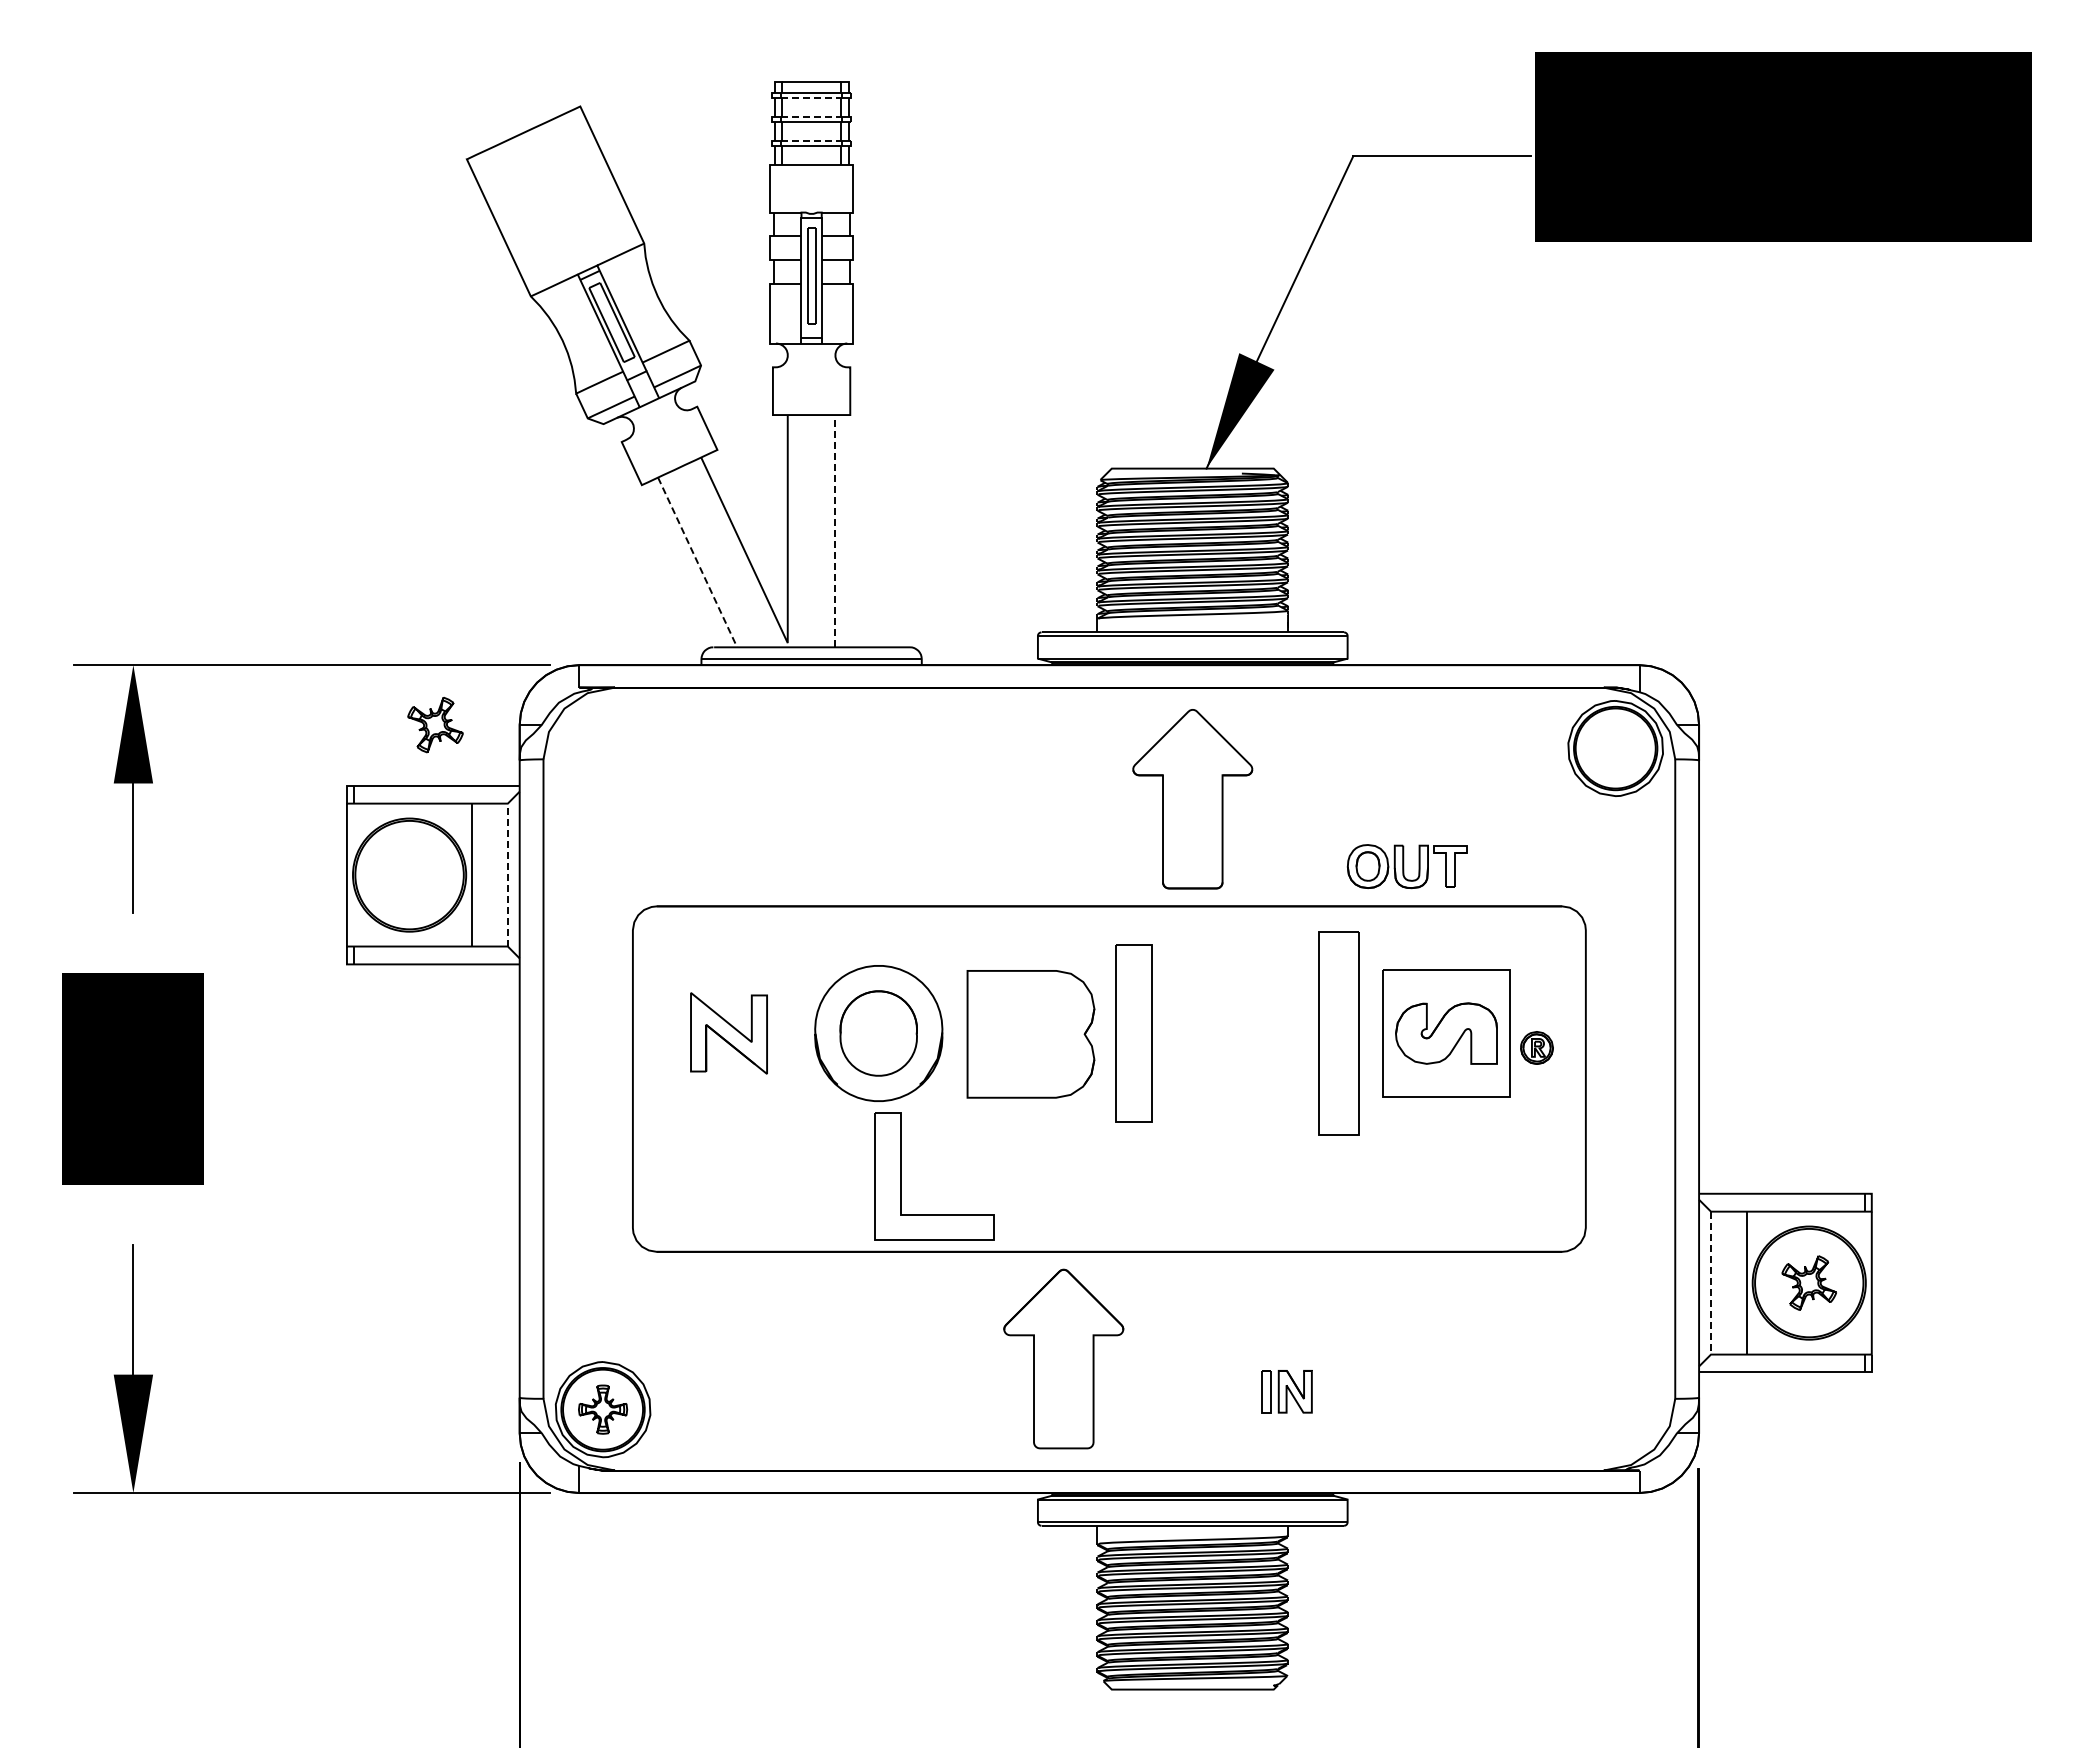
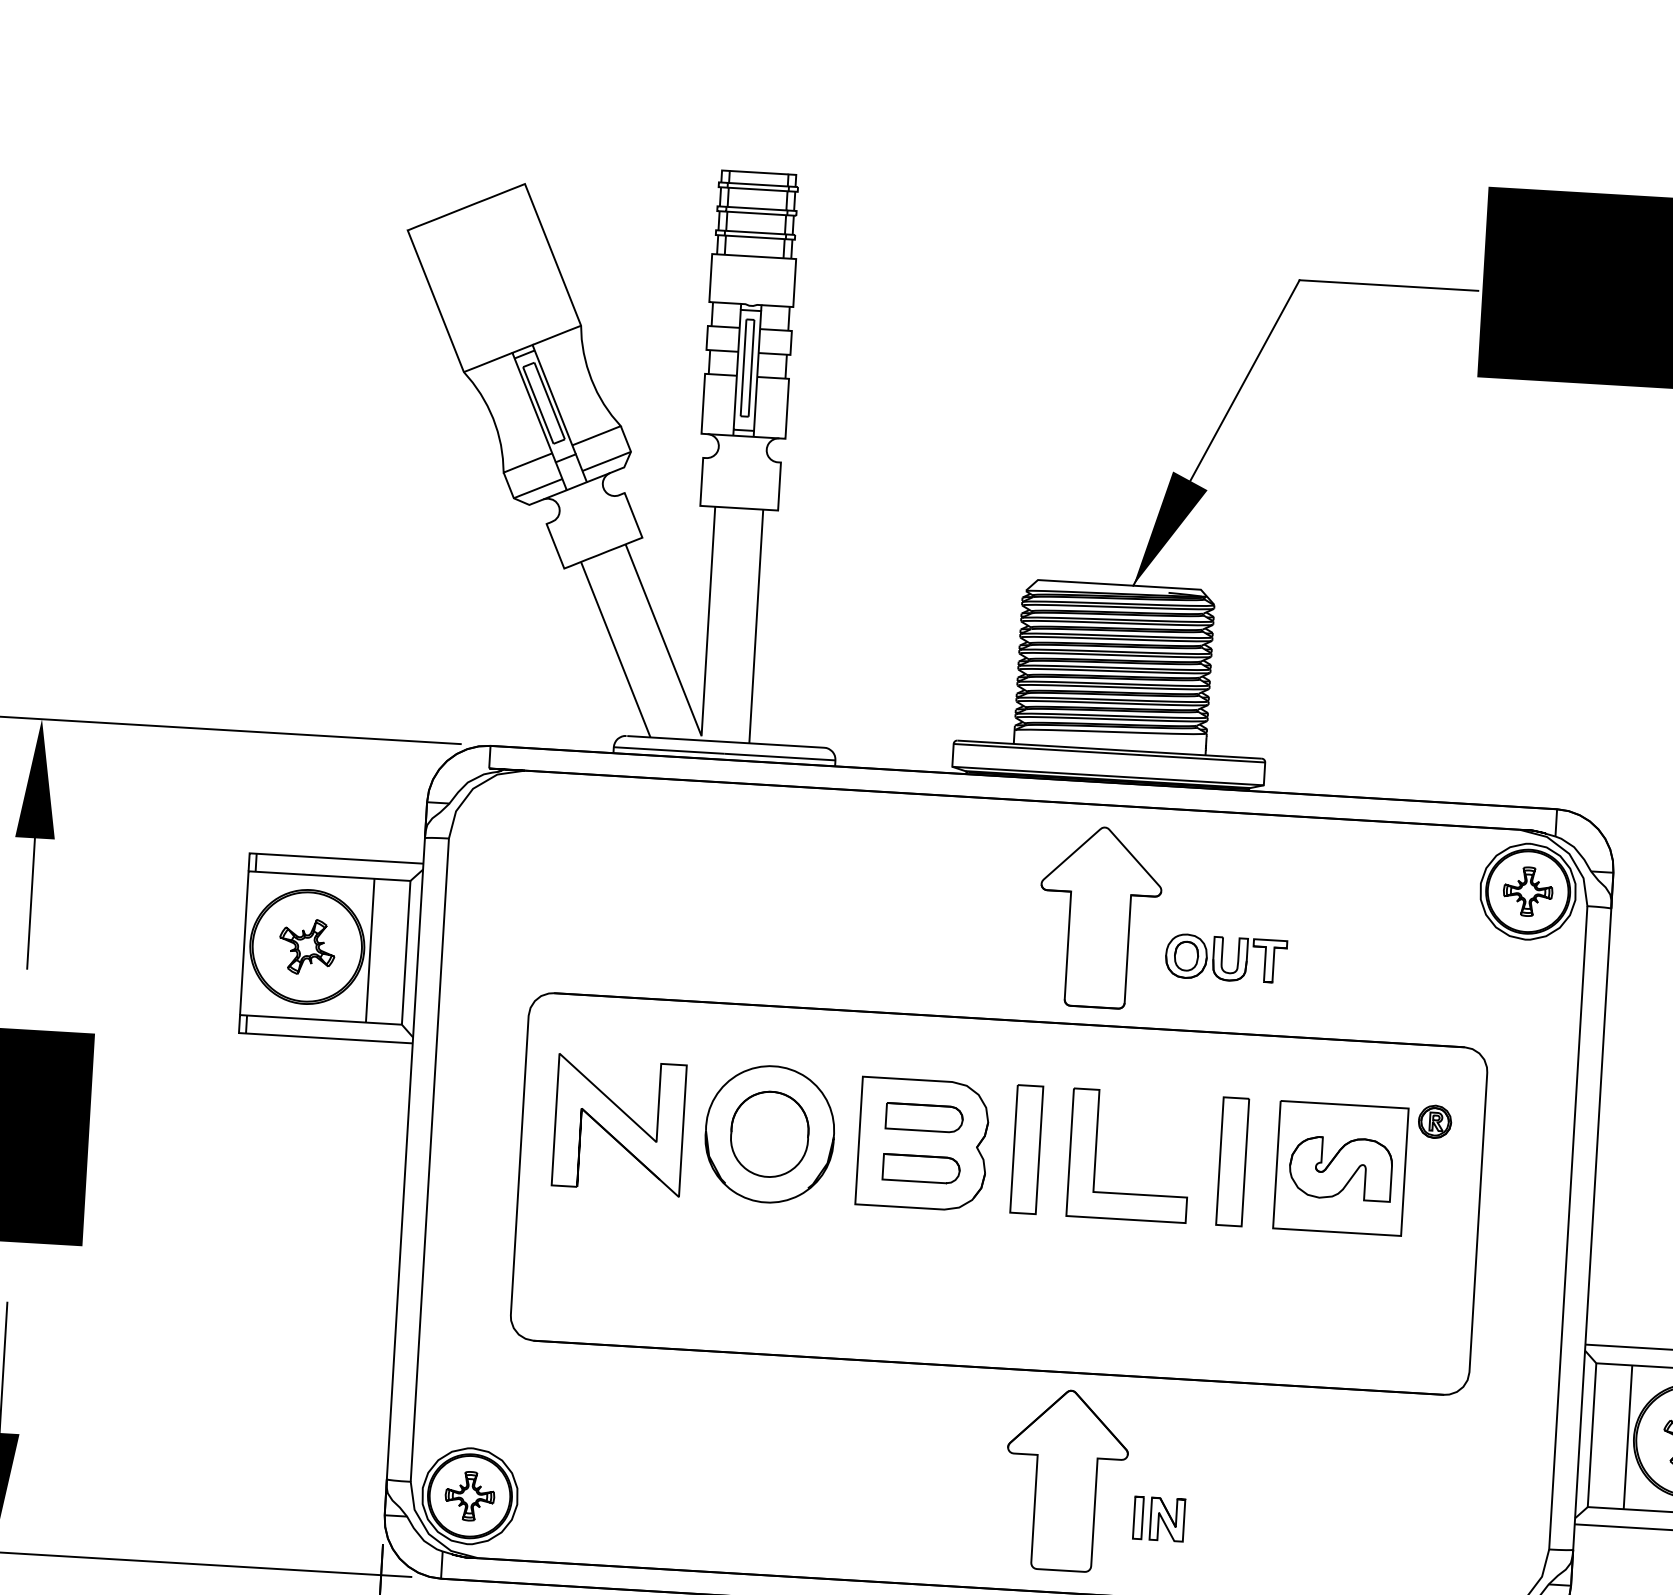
line: (812, 98) -> (759, 189), dashed -> solid
line: (812, 117) -> (757, 208), dashed -> solid
line: (812, 141) -> (756, 233), dashed -> solid
line: (835, 530) -> (756, 625), dashed -> solid
line: (697, 562) -> (615, 649), dashed -> solid
part: (435, 725) -> (307, 947), moved
part: (1615, 748) -> (1527, 891), added
part: (1406, 866) -> (1225, 958), moved
line: (507, 874) -> (405, 952), dashed -> solid
part: (1030, 1007) -> (924, 1117), added
part: (728, 1033) -> (618, 1125), size x1.67
part: (1134, 1033) -> (1027, 1149), size x0.71
part: (1338, 1033) -> (1232, 1161), size x0.62
part: (1536, 1047) -> (1434, 1121), moved
part: (1030, 1058) -> (920, 1168), added
part: (901, 1176) -> (1096, 1153), moved
line: (1710, 1283) -> (1591, 1435), dashed -> solid
part: (1063, 1358) -> (1065, 1480), moved

